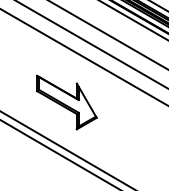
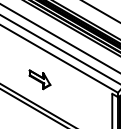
part: (66, 102) -> (39, 79), size x0.6

